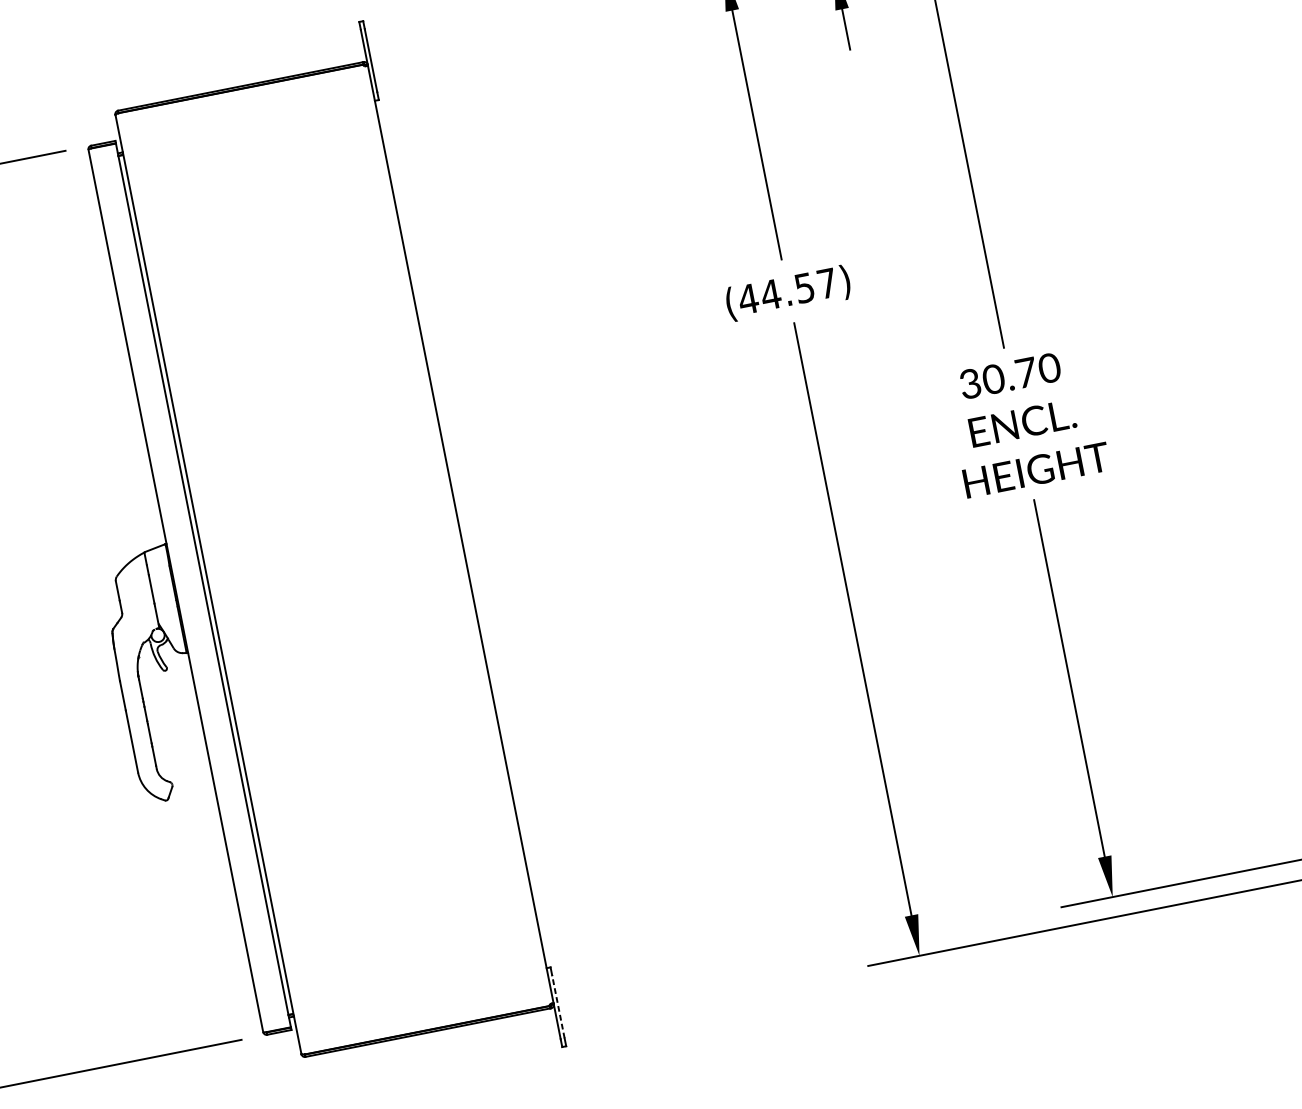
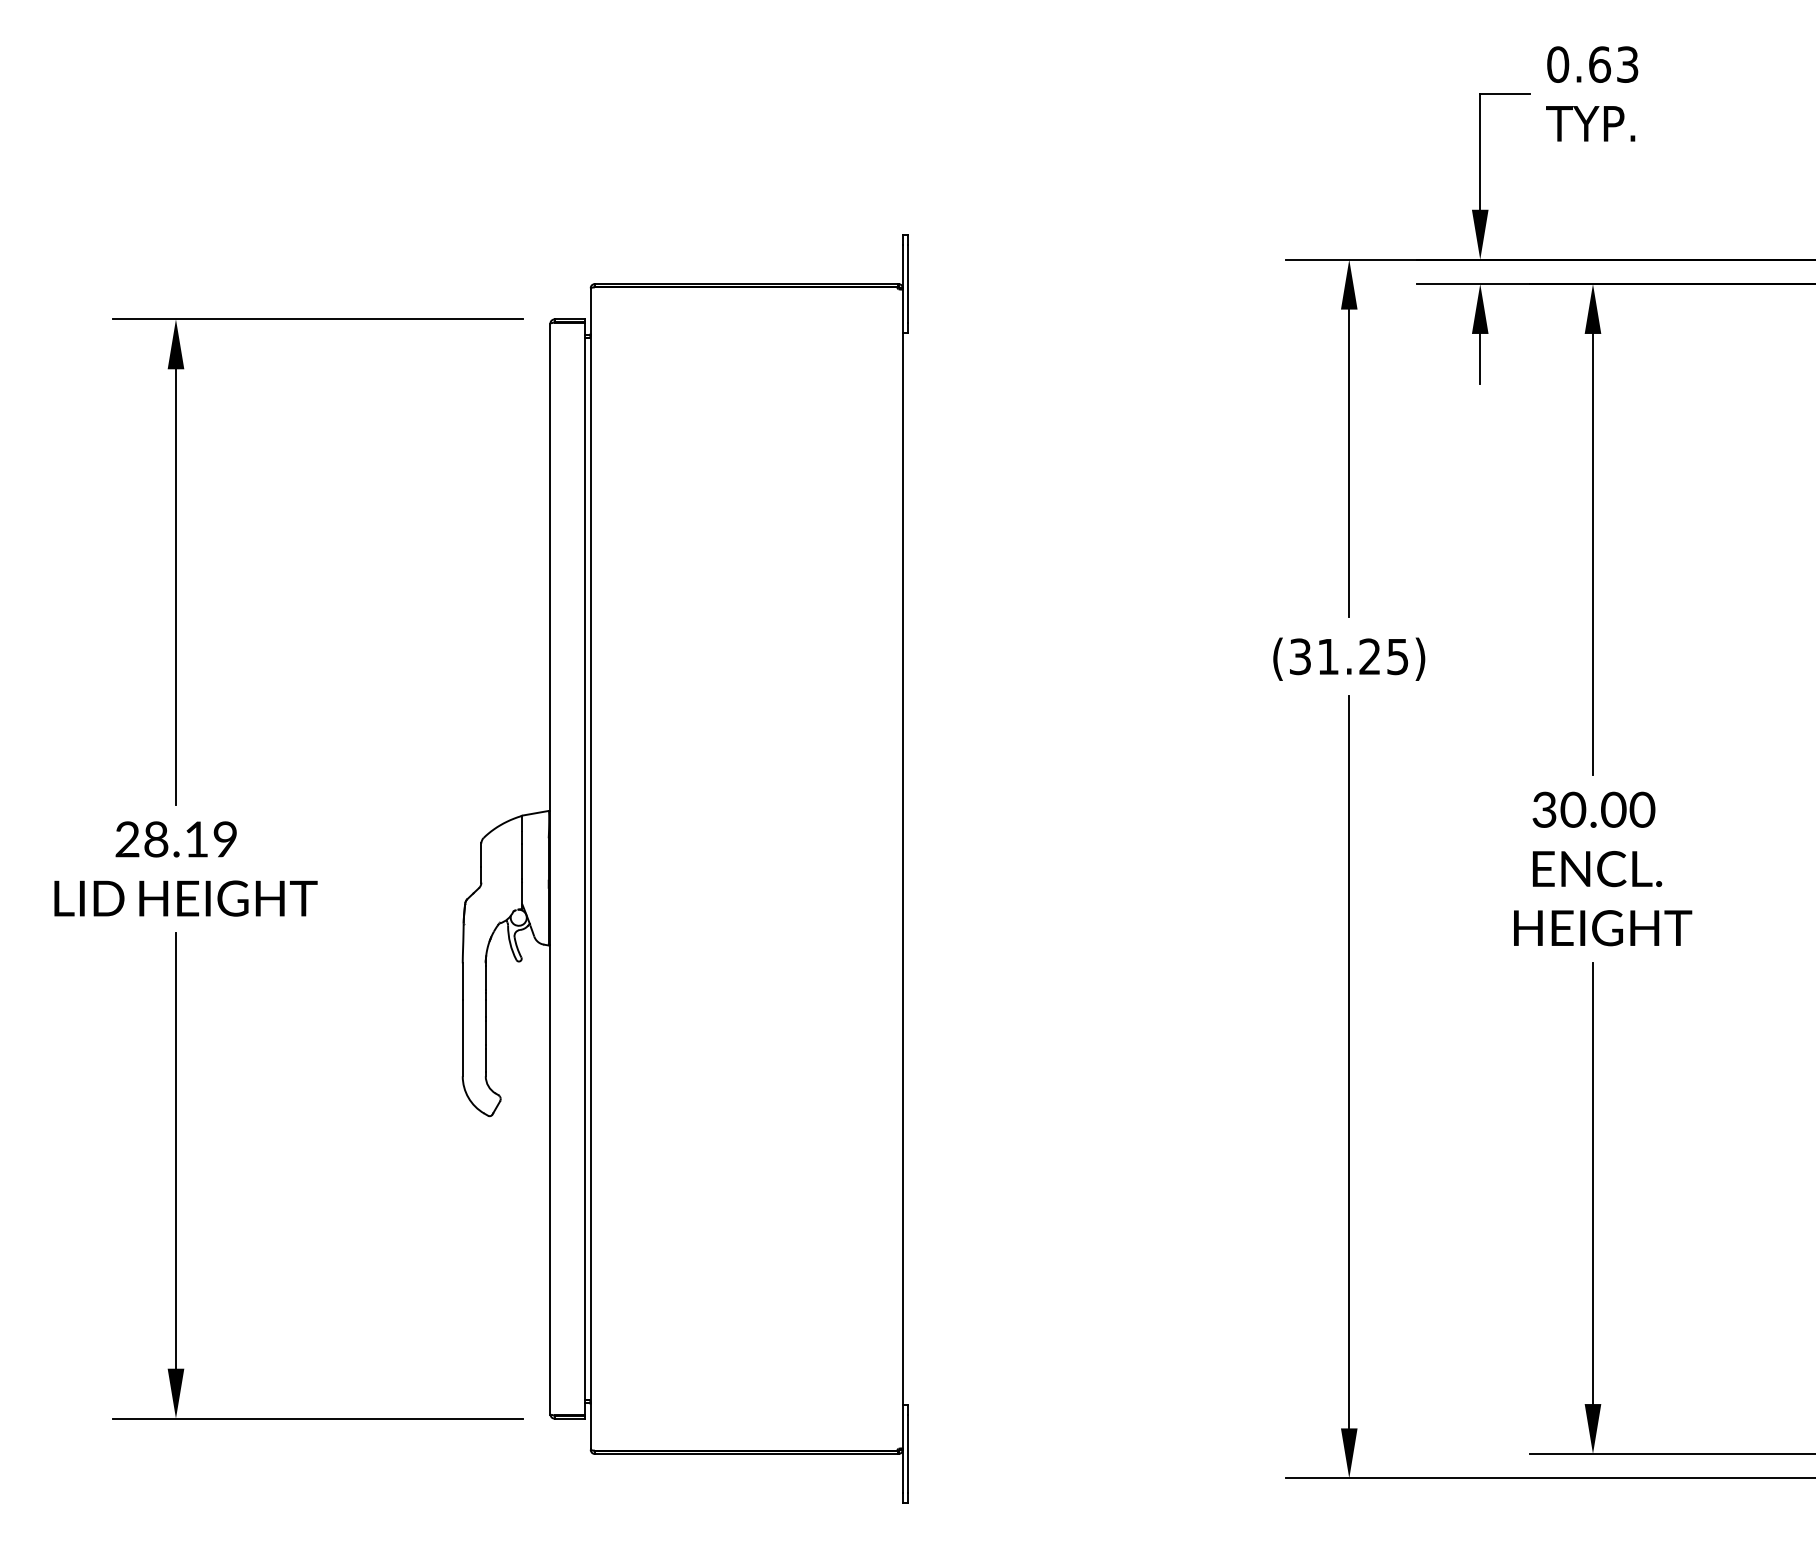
text: (787, 291) -> (1348, 656), (44.57) -> (31.25)
text: (1026, 372) -> (1613, 809), 30.70 -> 30.00
line: (558, 1006) -> (907, 1453), dashed -> solid

